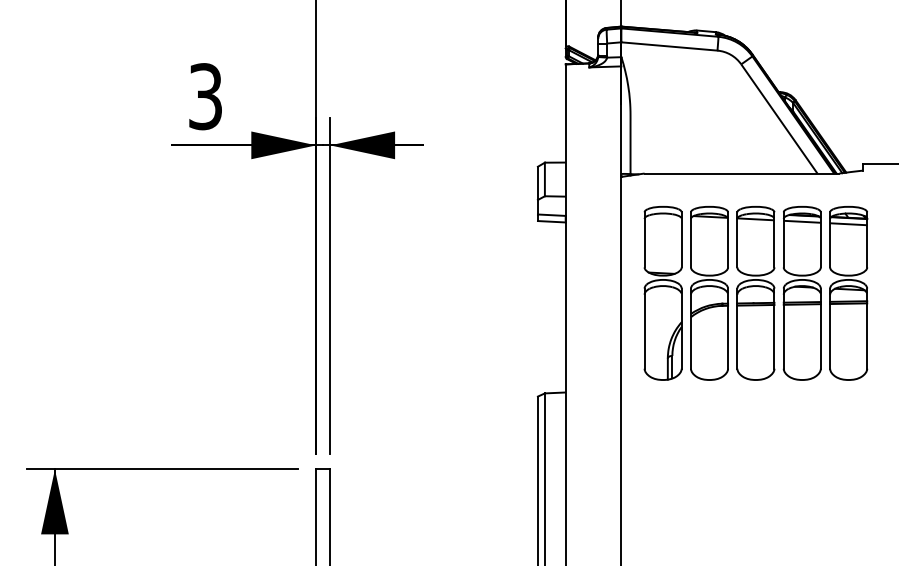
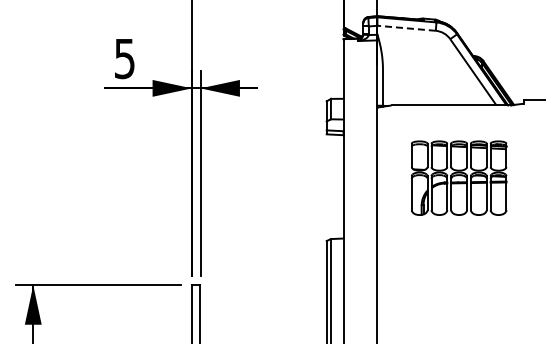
line: (669, 46) -> (406, 28), solid -> dashed
text: (205, 96) -> (124, 58), 3 -> 5
part: (754, 292) -> (458, 177), size x0.7

